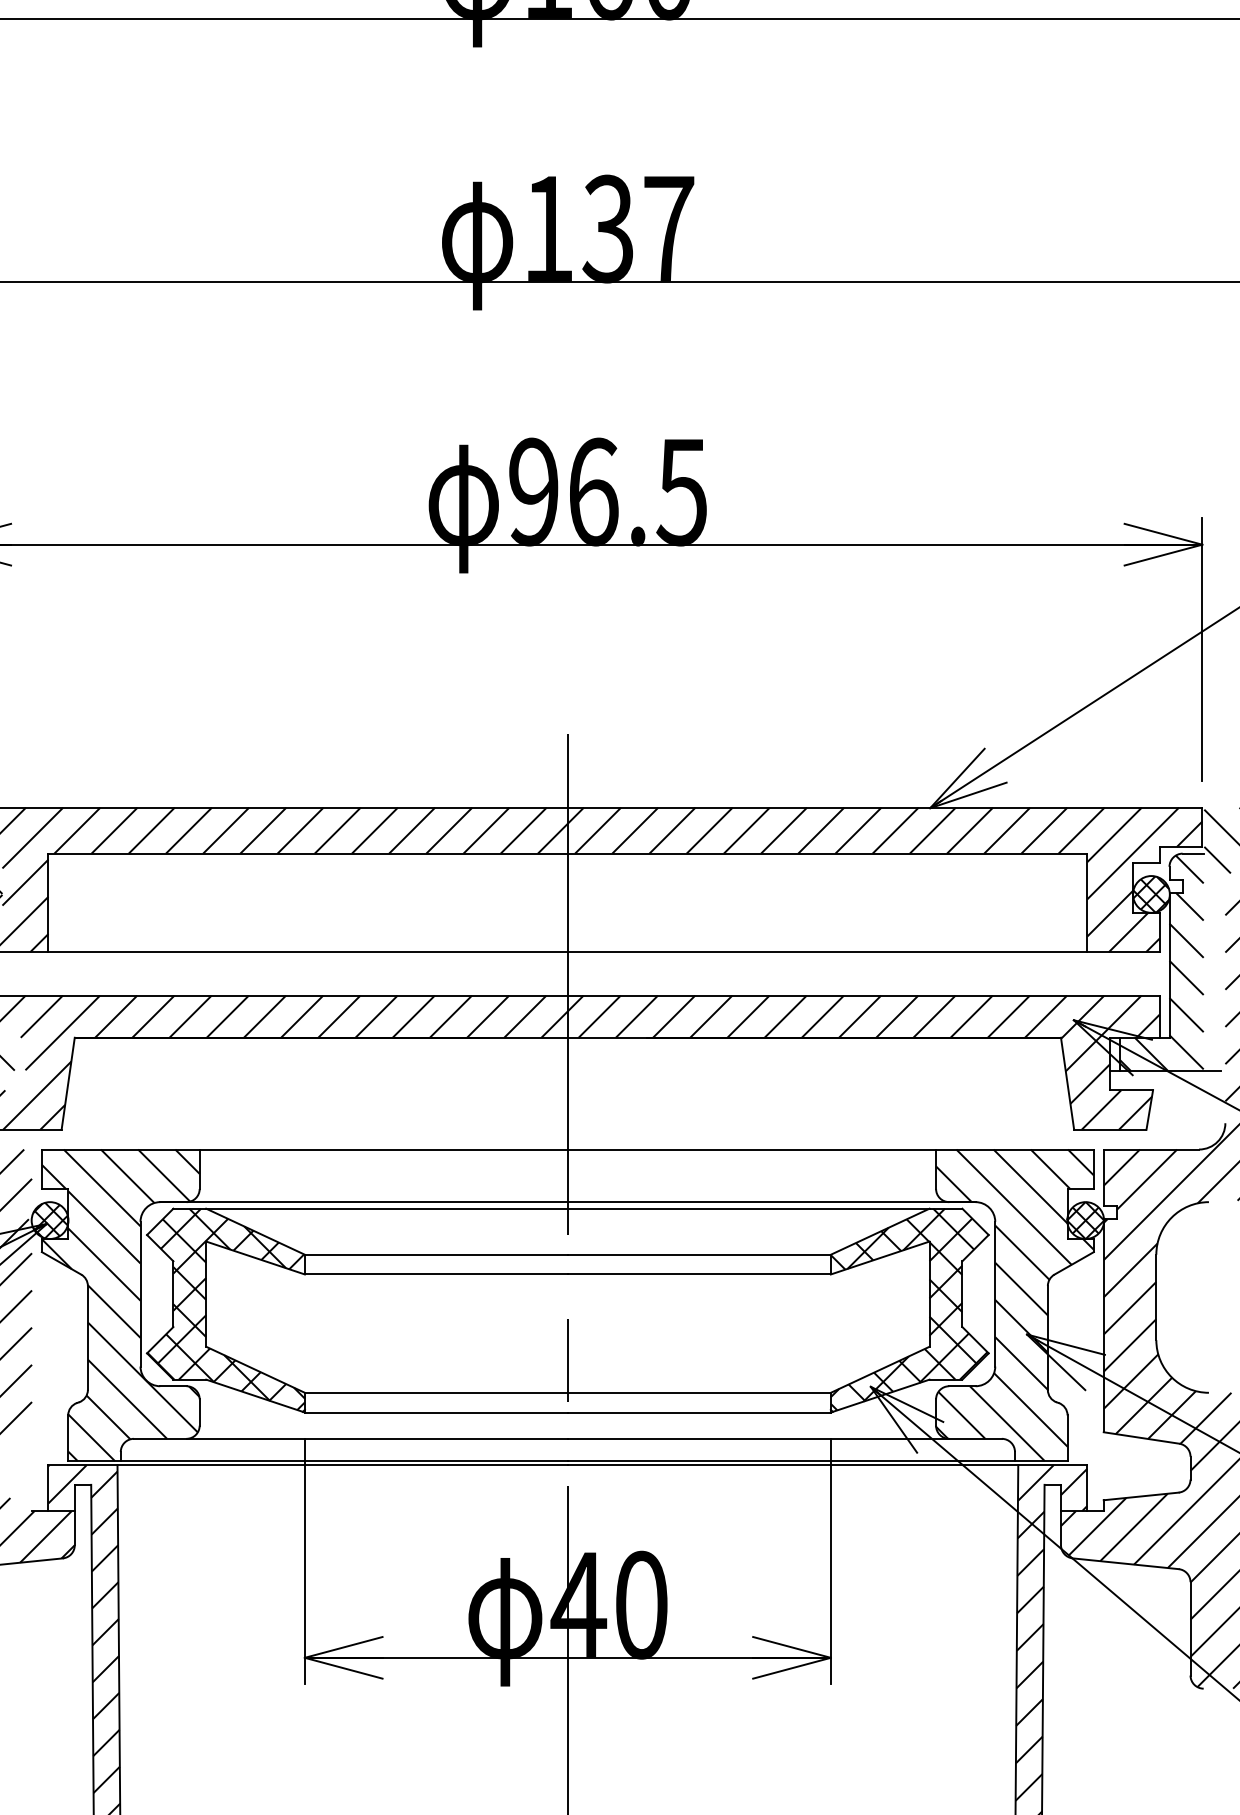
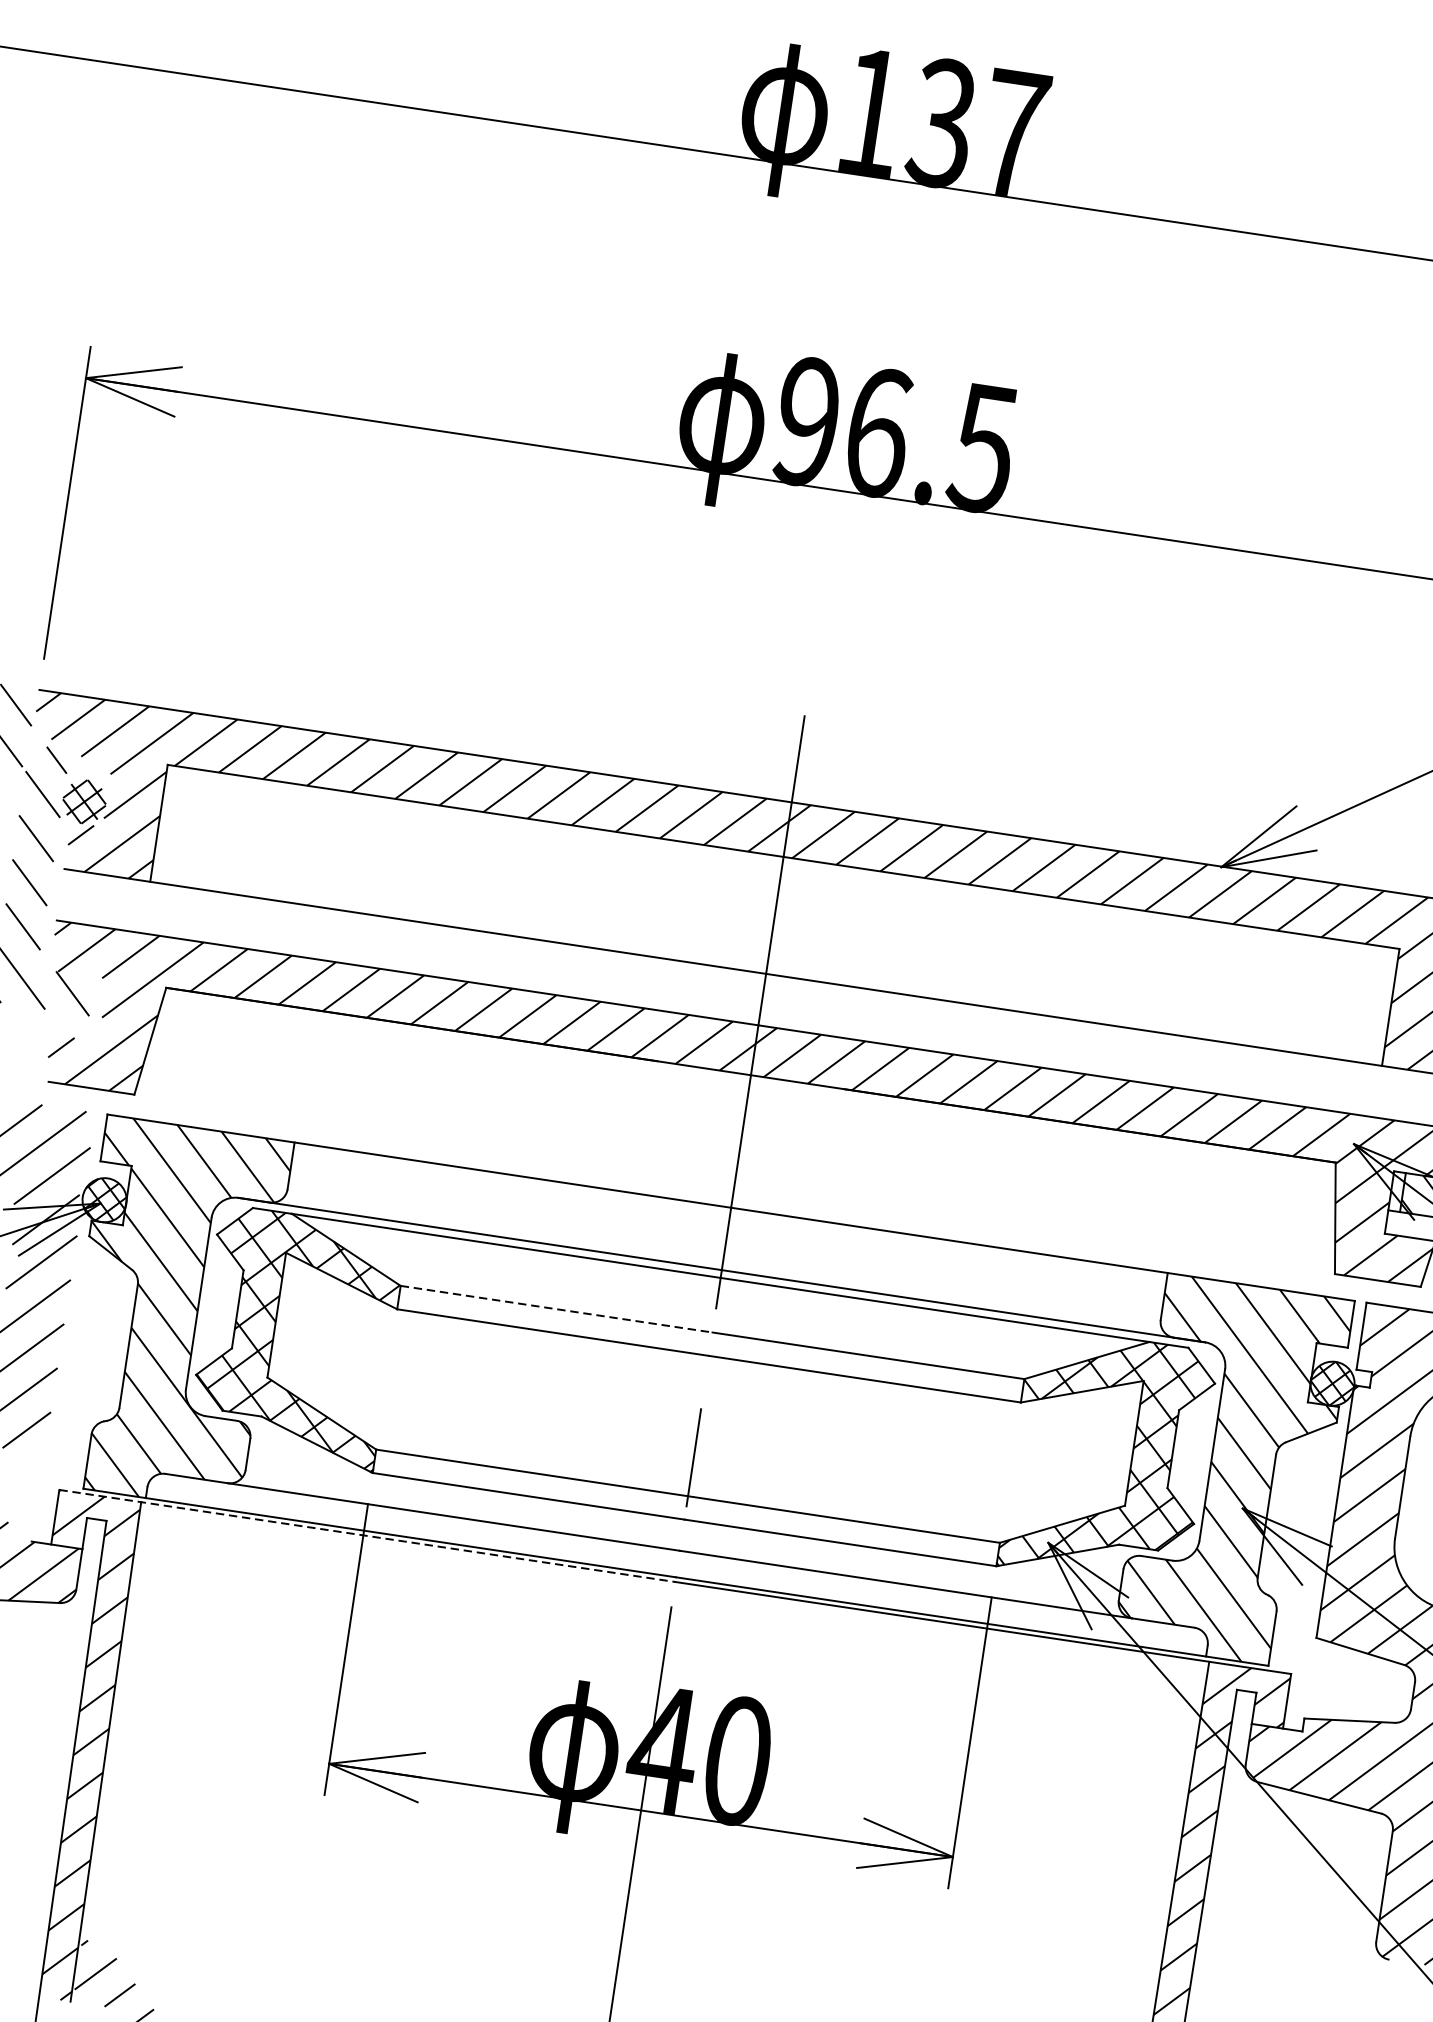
line: (436, 1254) -> (556, 1308), solid -> dashed
line: (308, 1465) -> (367, 1536), solid -> dashed

